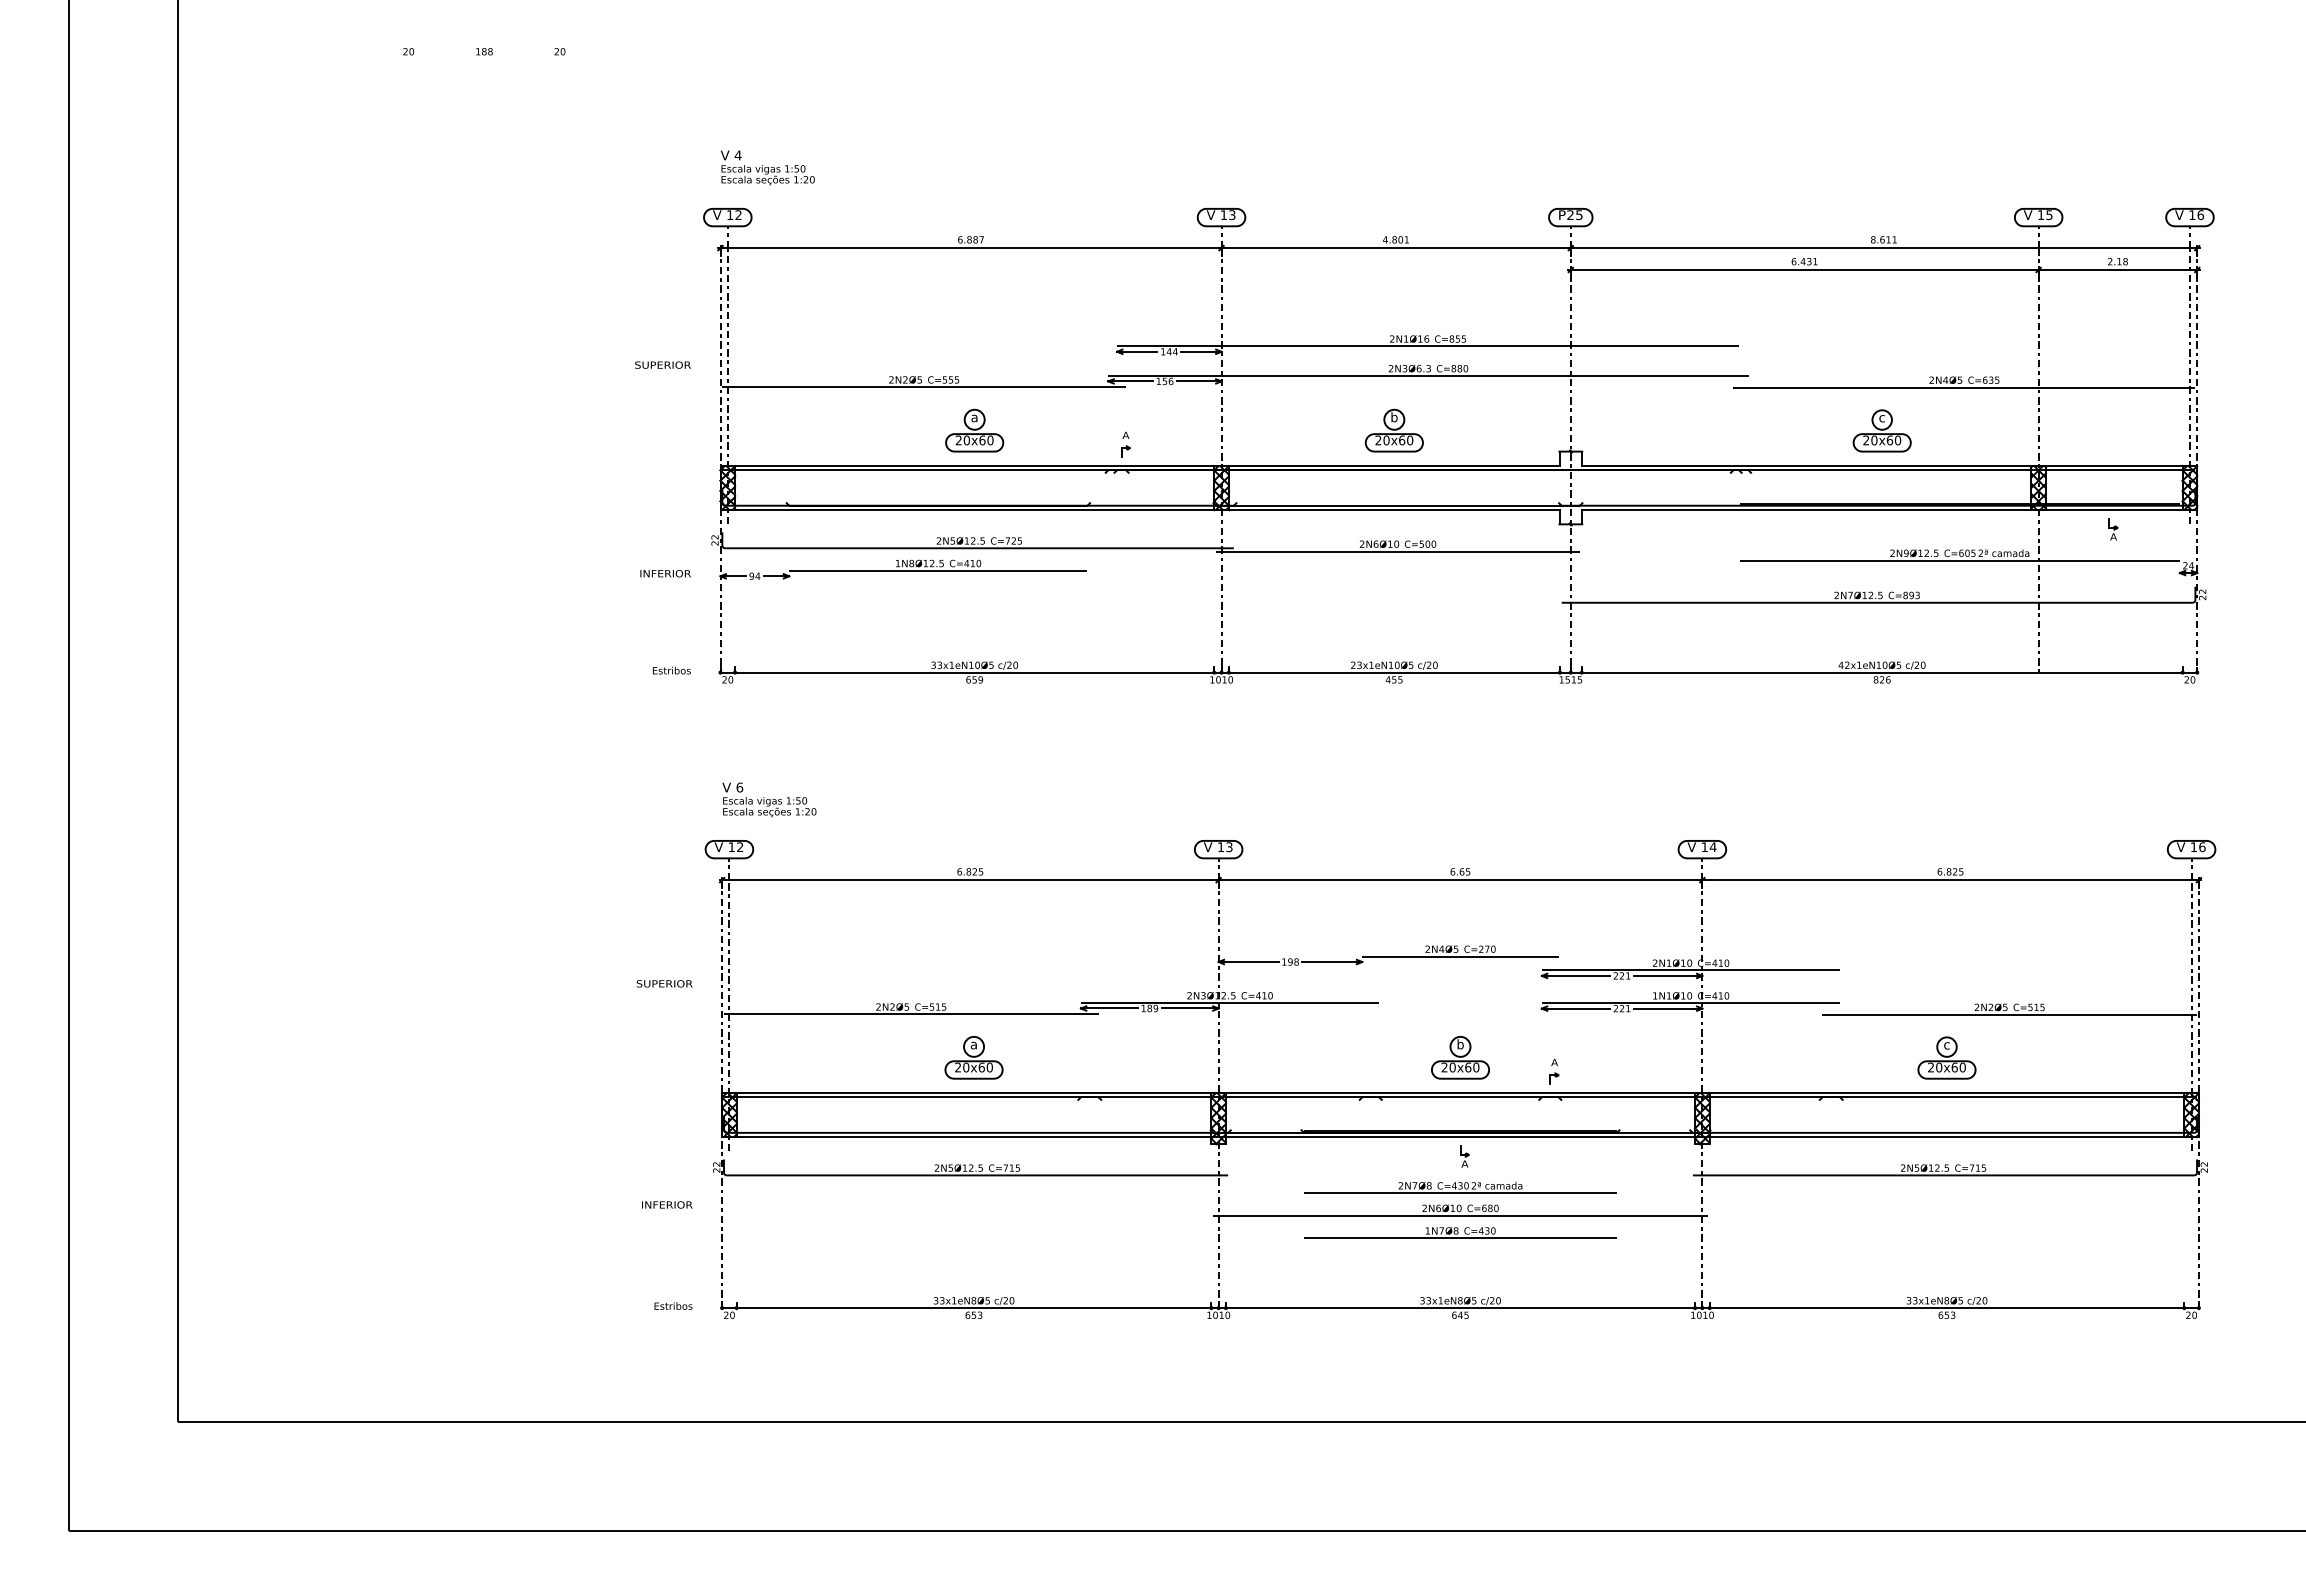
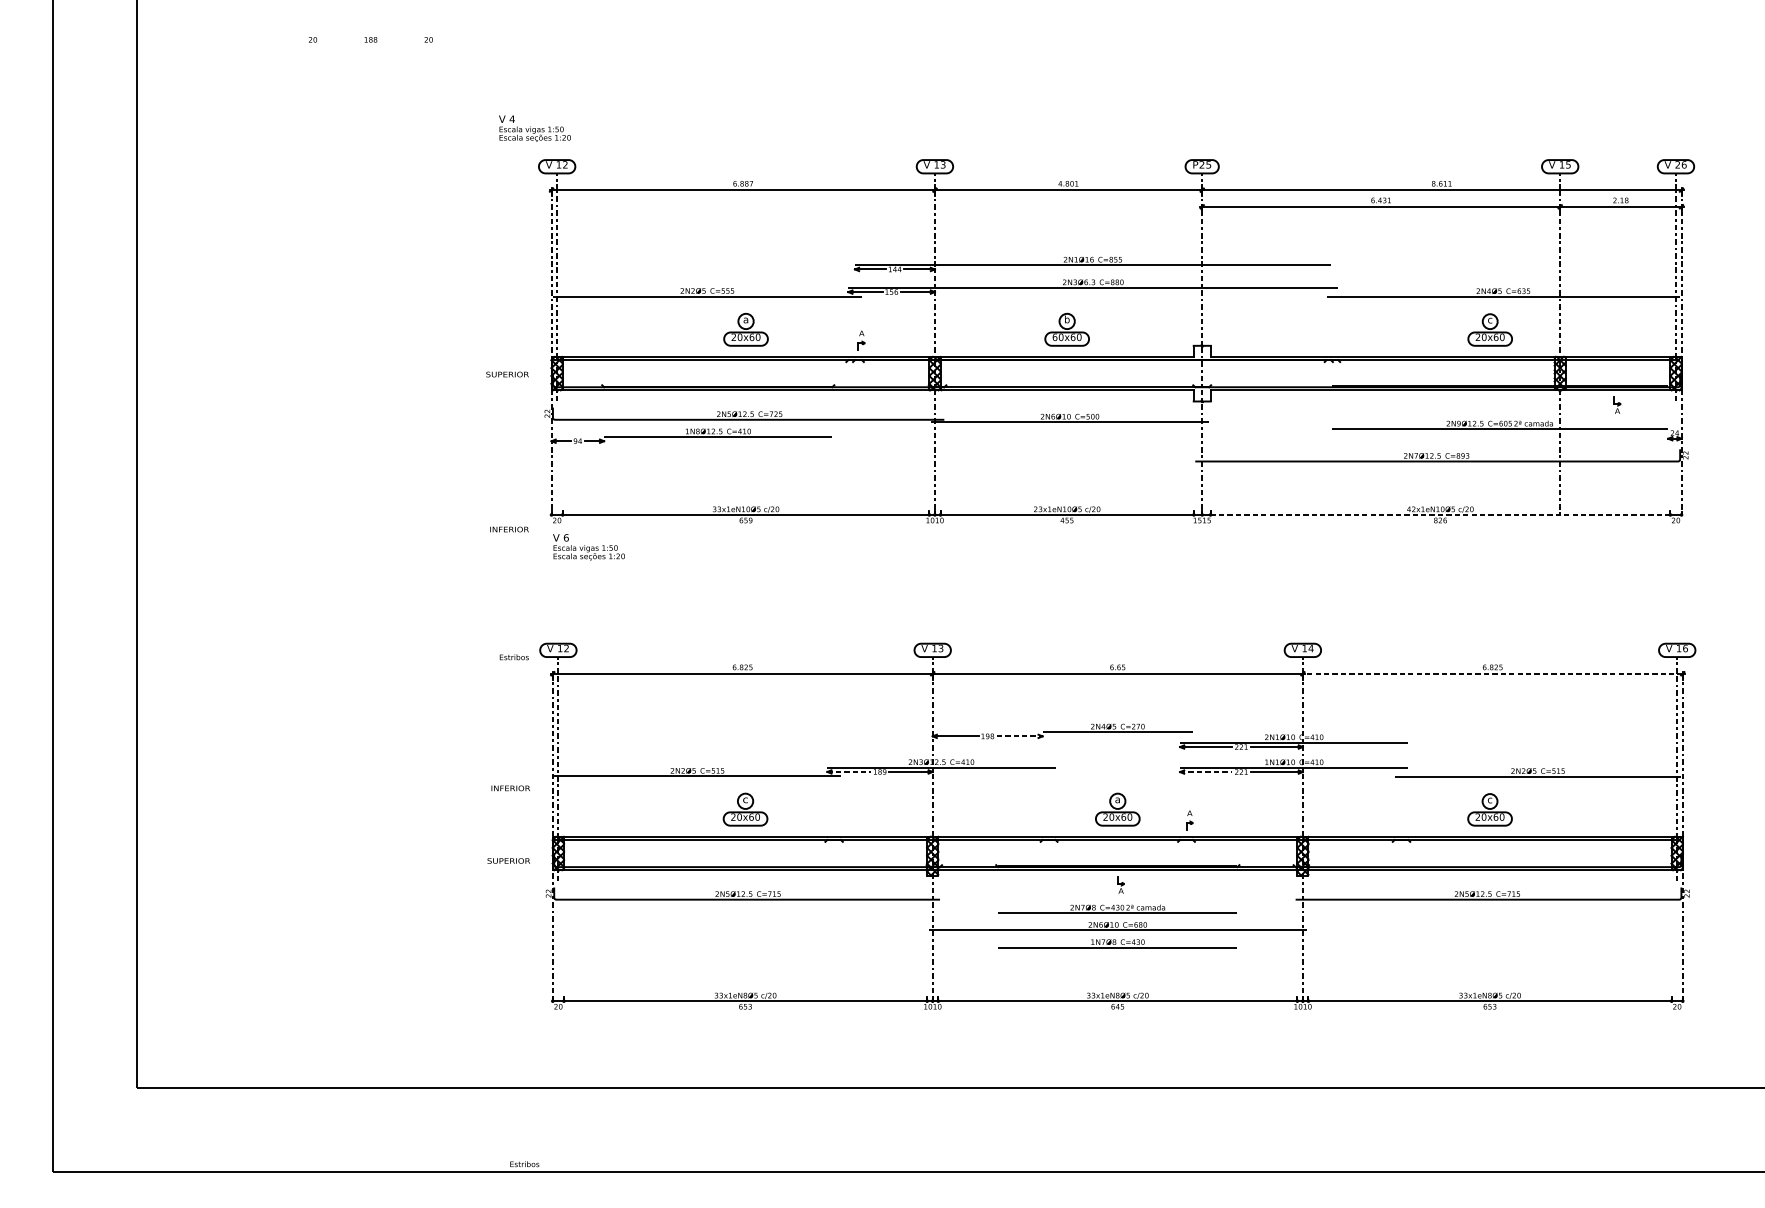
text: (767, 167) -> (534, 128), moved
text: (2192, 214) -> (1677, 164), 16 -> 26
text: (662, 364) -> (507, 374), moved
part: (1881, 430) -> (1489, 329), moved
text: (1378, 440) -> (1055, 337), 20x60 -> 60x60
text: (665, 573) -> (509, 529), moved
text: (671, 670) -> (514, 657), moved
line: (1885, 672) -> (1443, 514), solid -> dashed
text: (769, 799) -> (589, 546), moved
line: (1950, 880) -> (1492, 674), solid -> dashed
line: (1332, 962) -> (1019, 736), solid -> dashed
text: (664, 983) -> (508, 860), moved
line: (1109, 1008) -> (849, 771), solid -> dashed
line: (1576, 1008) -> (1206, 771), solid -> dashed
text: (1460, 1044) -> (1117, 799), b -> a
text: (973, 1045) -> (745, 800), a -> c
text: (667, 1204) -> (510, 788), moved
text: (673, 1305) -> (524, 1163), moved

